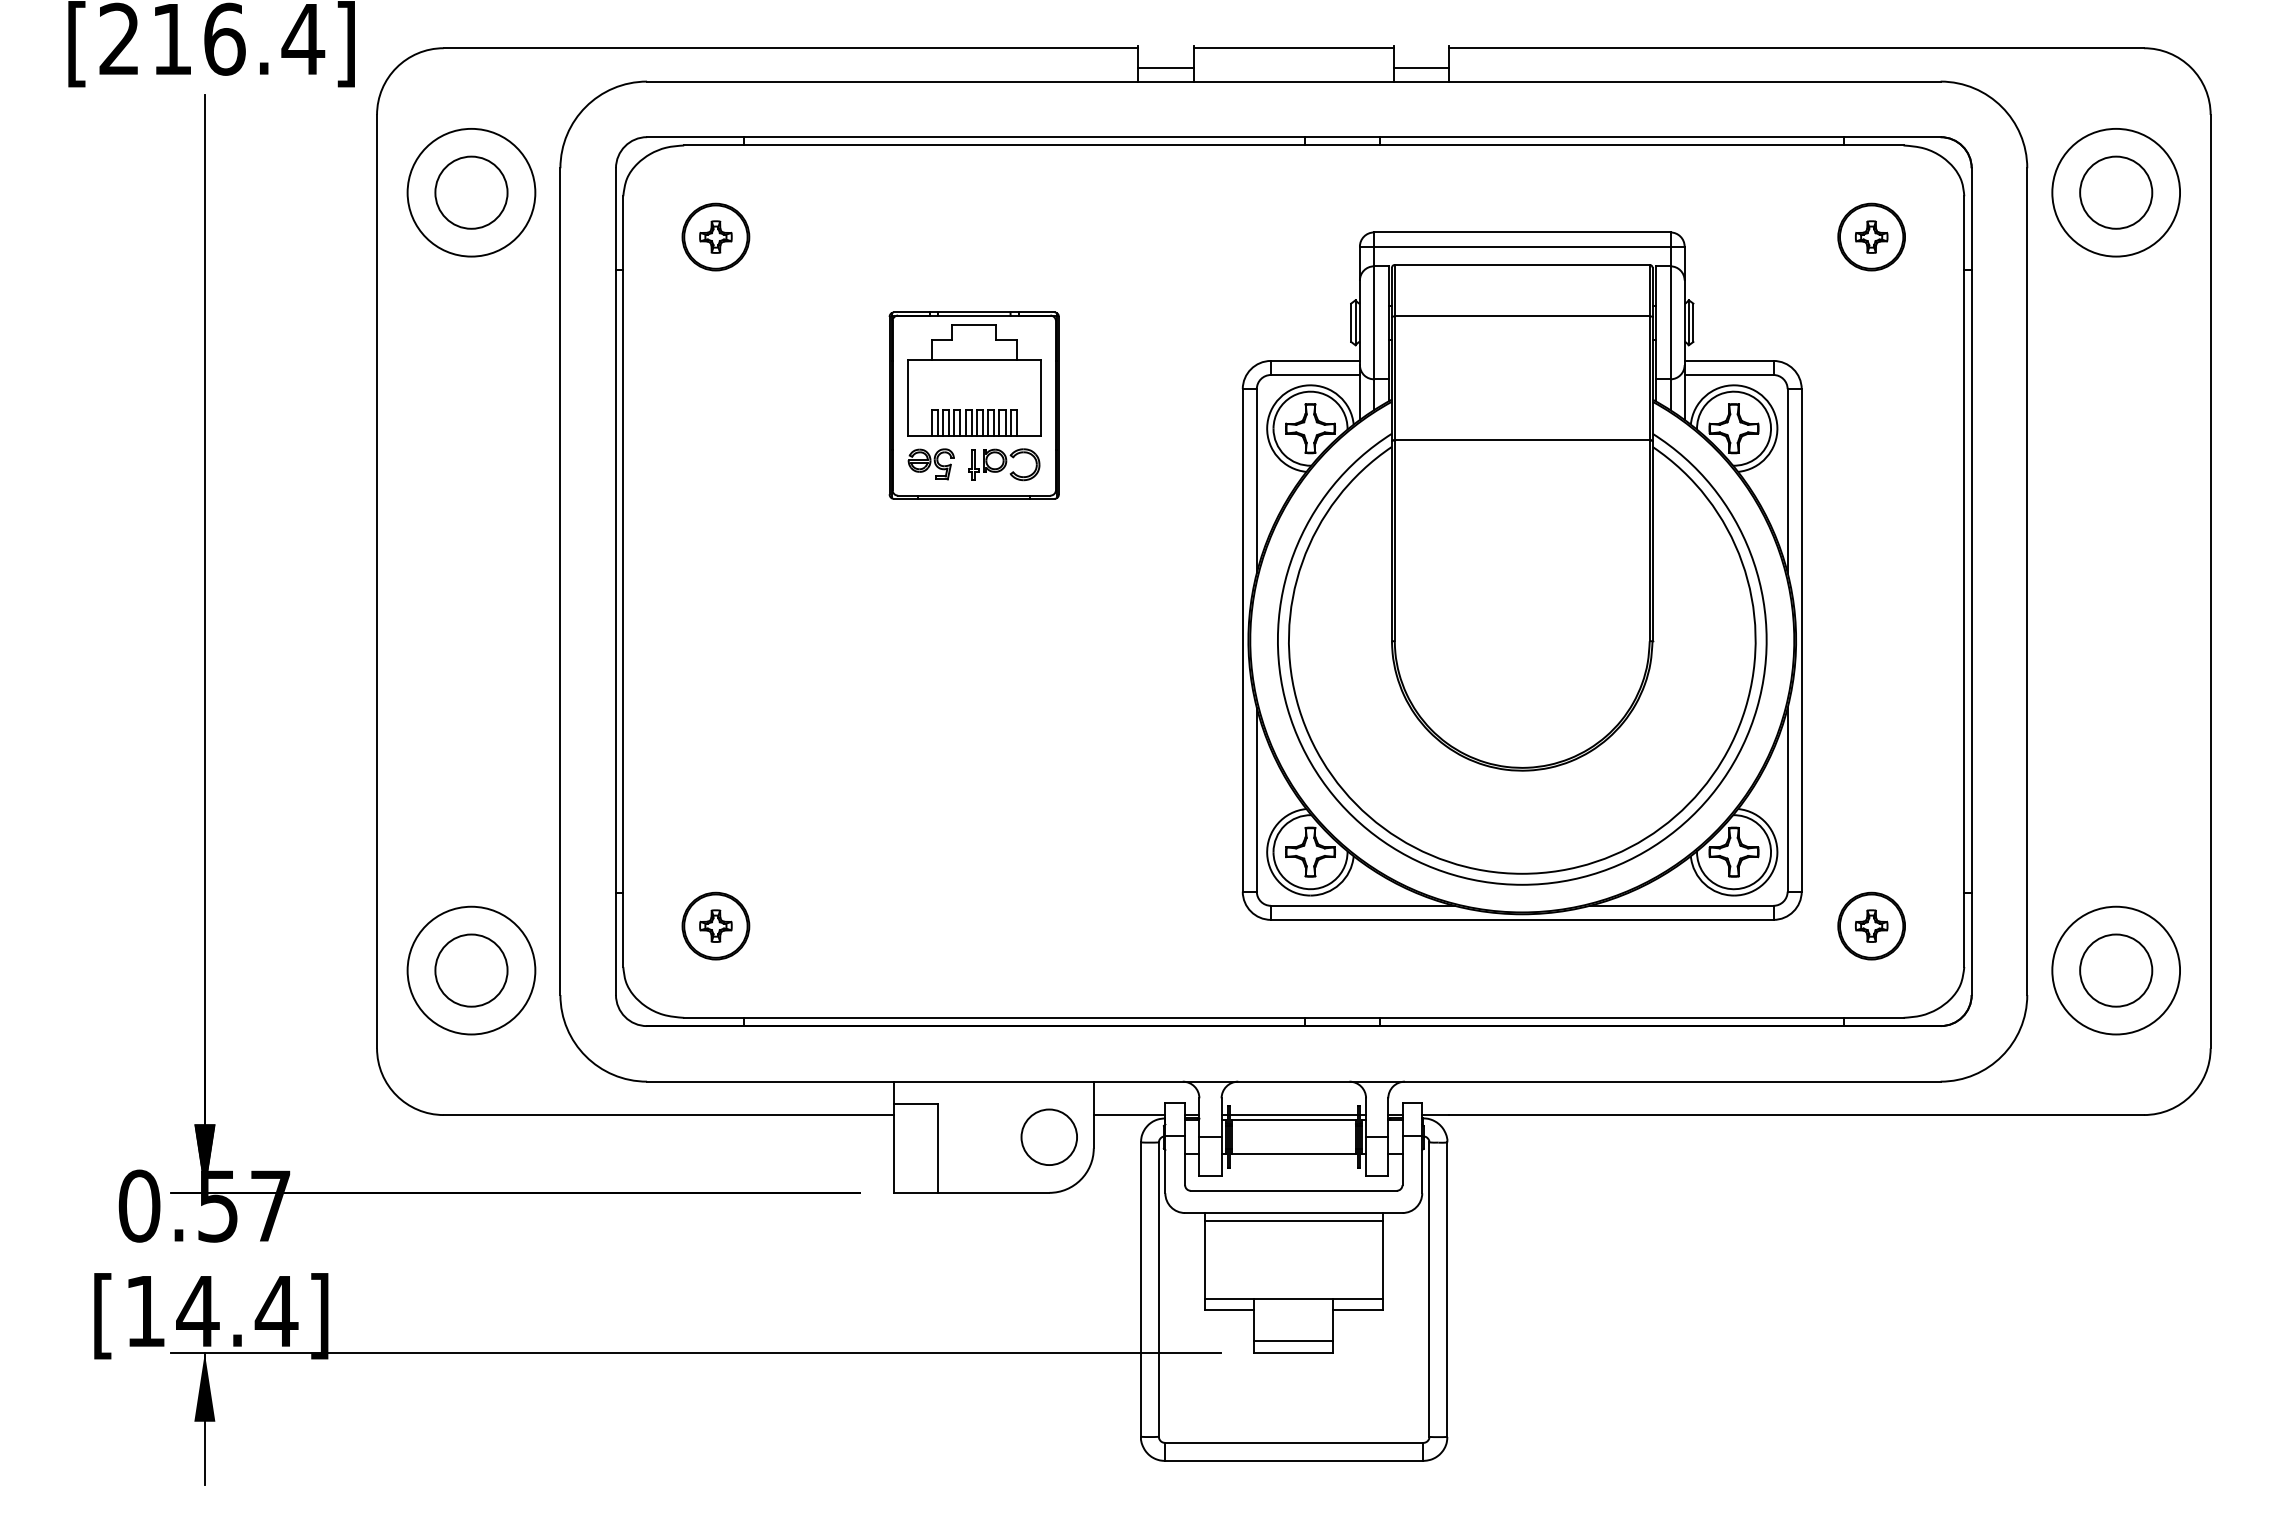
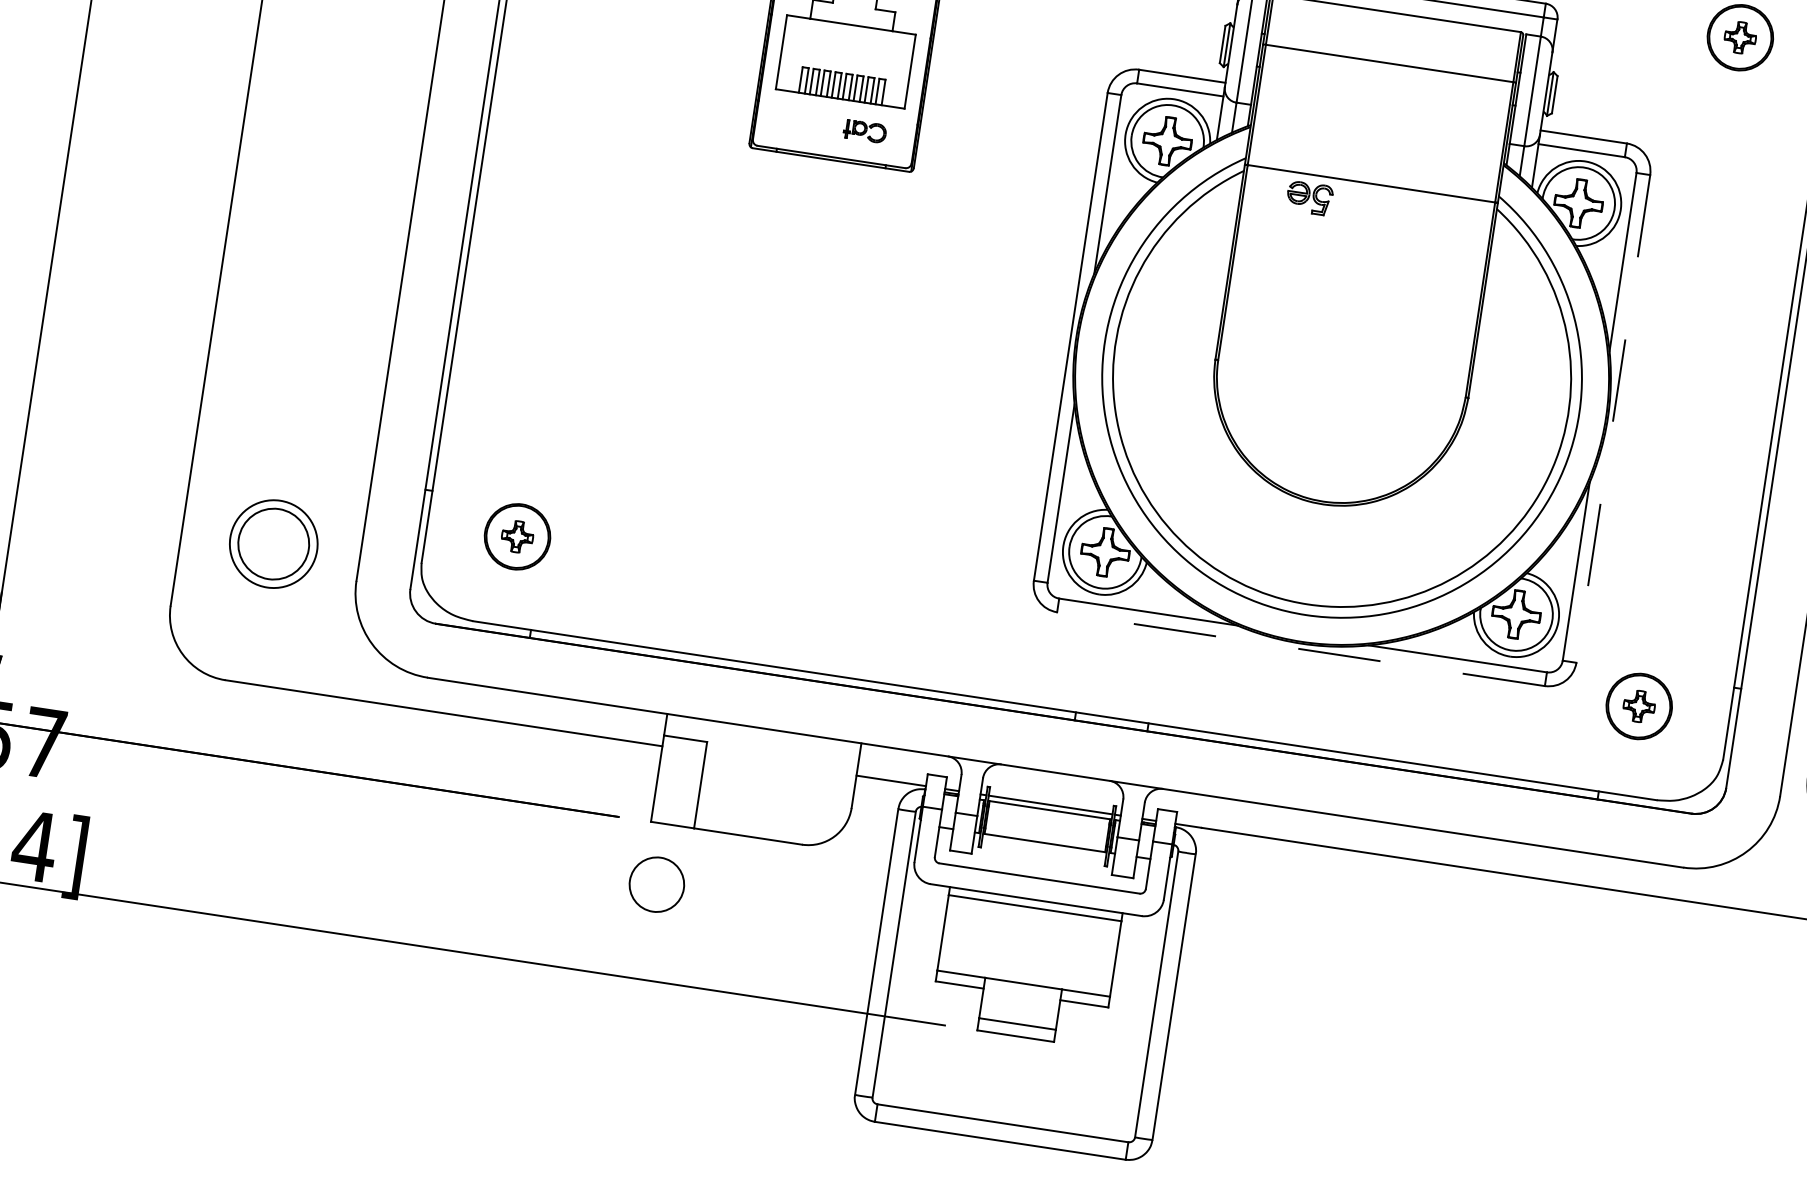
part: (930, 464) -> (1308, 198), moved
part: (1004, 464) -> (865, 131), size x0.6
line: (1801, 640) -> (1613, 418), solid -> dashed
line: (1521, 919) -> (1300, 648), solid -> dashed
circle: (471, 970) -> (273, 544), size x0.7
circle: (1048, 1136) -> (656, 883), moved

